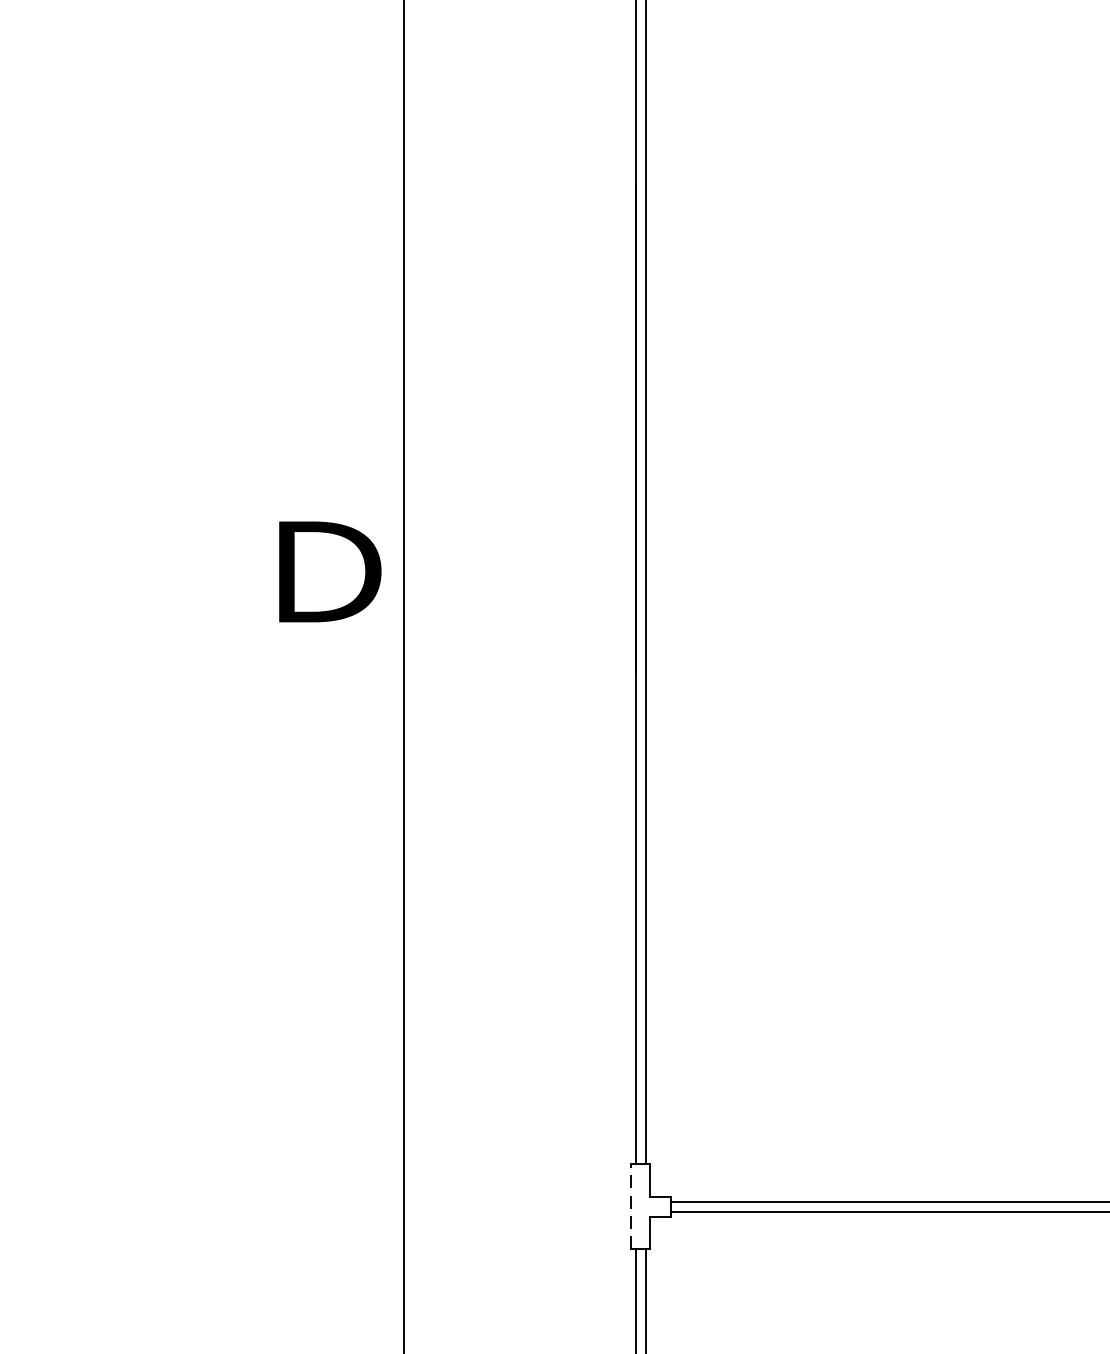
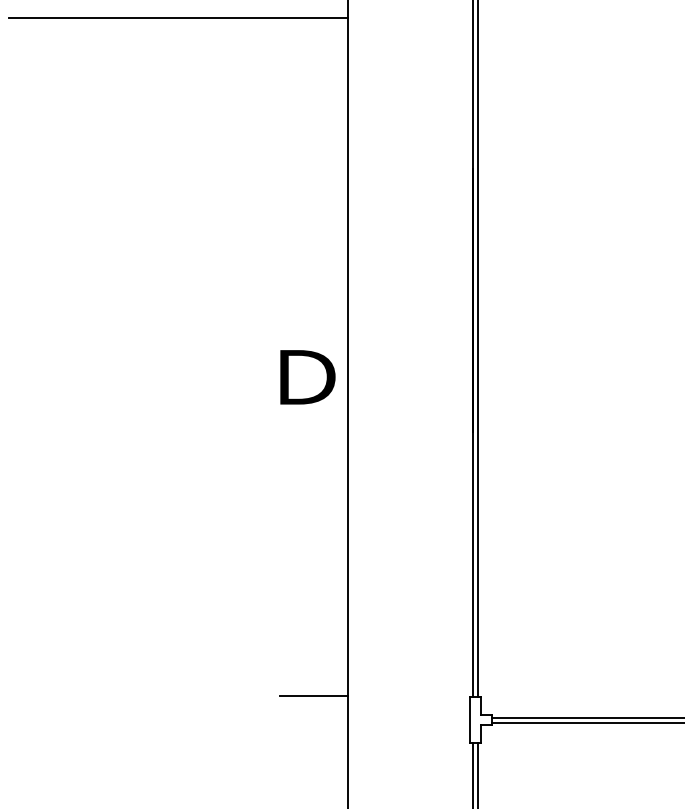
line: (340, 1162) -> (313, 696), added
line: (631, 1207) -> (470, 720), dashed -> solid

